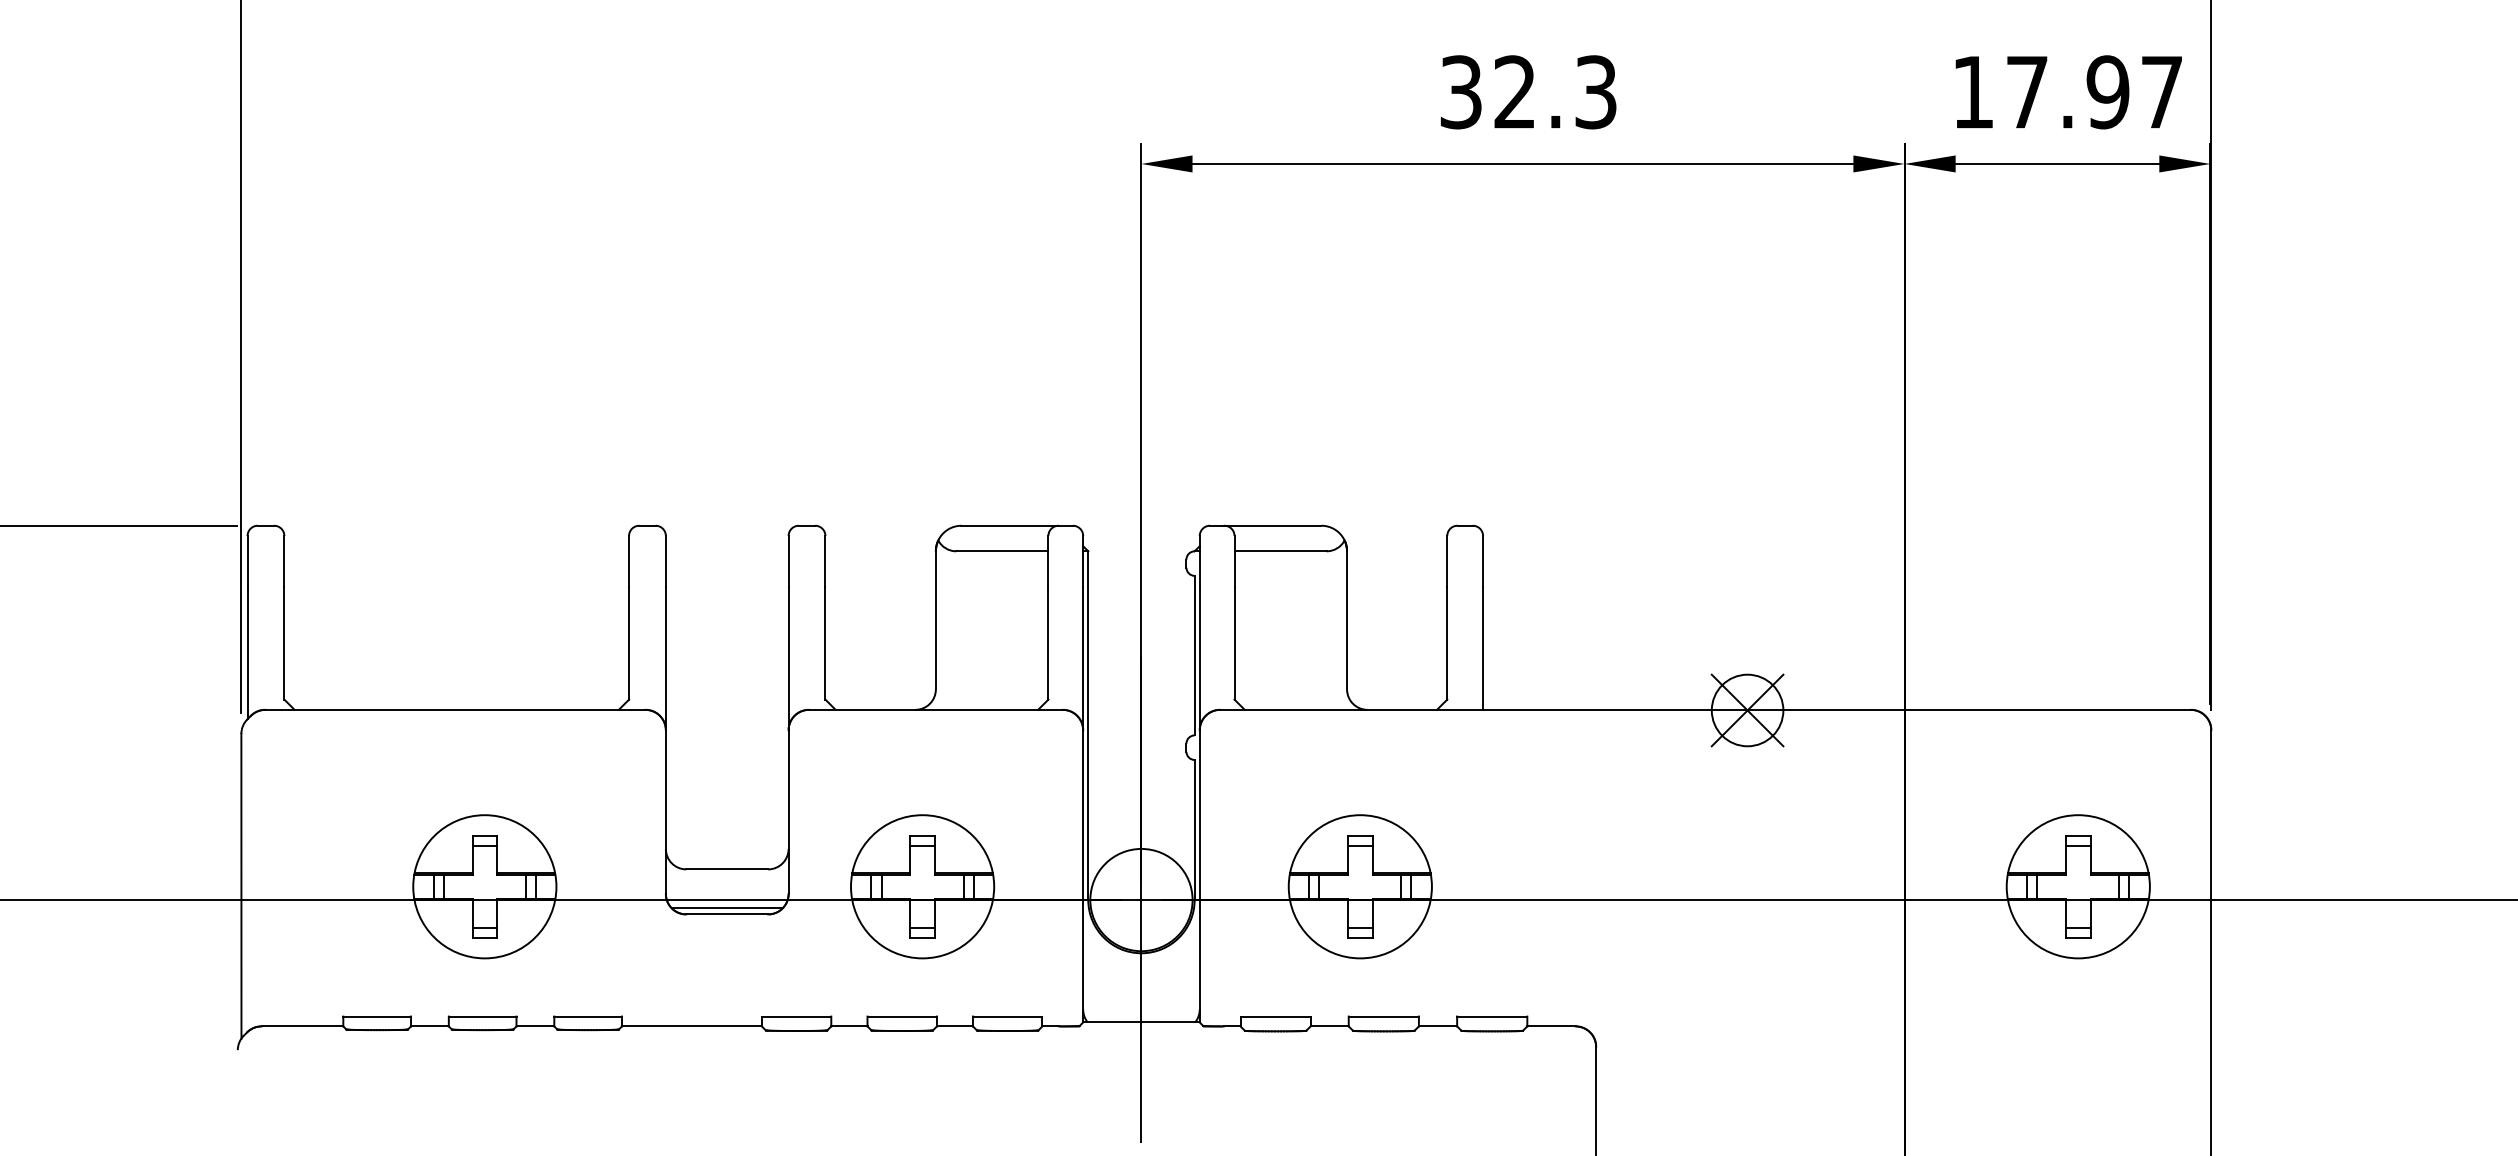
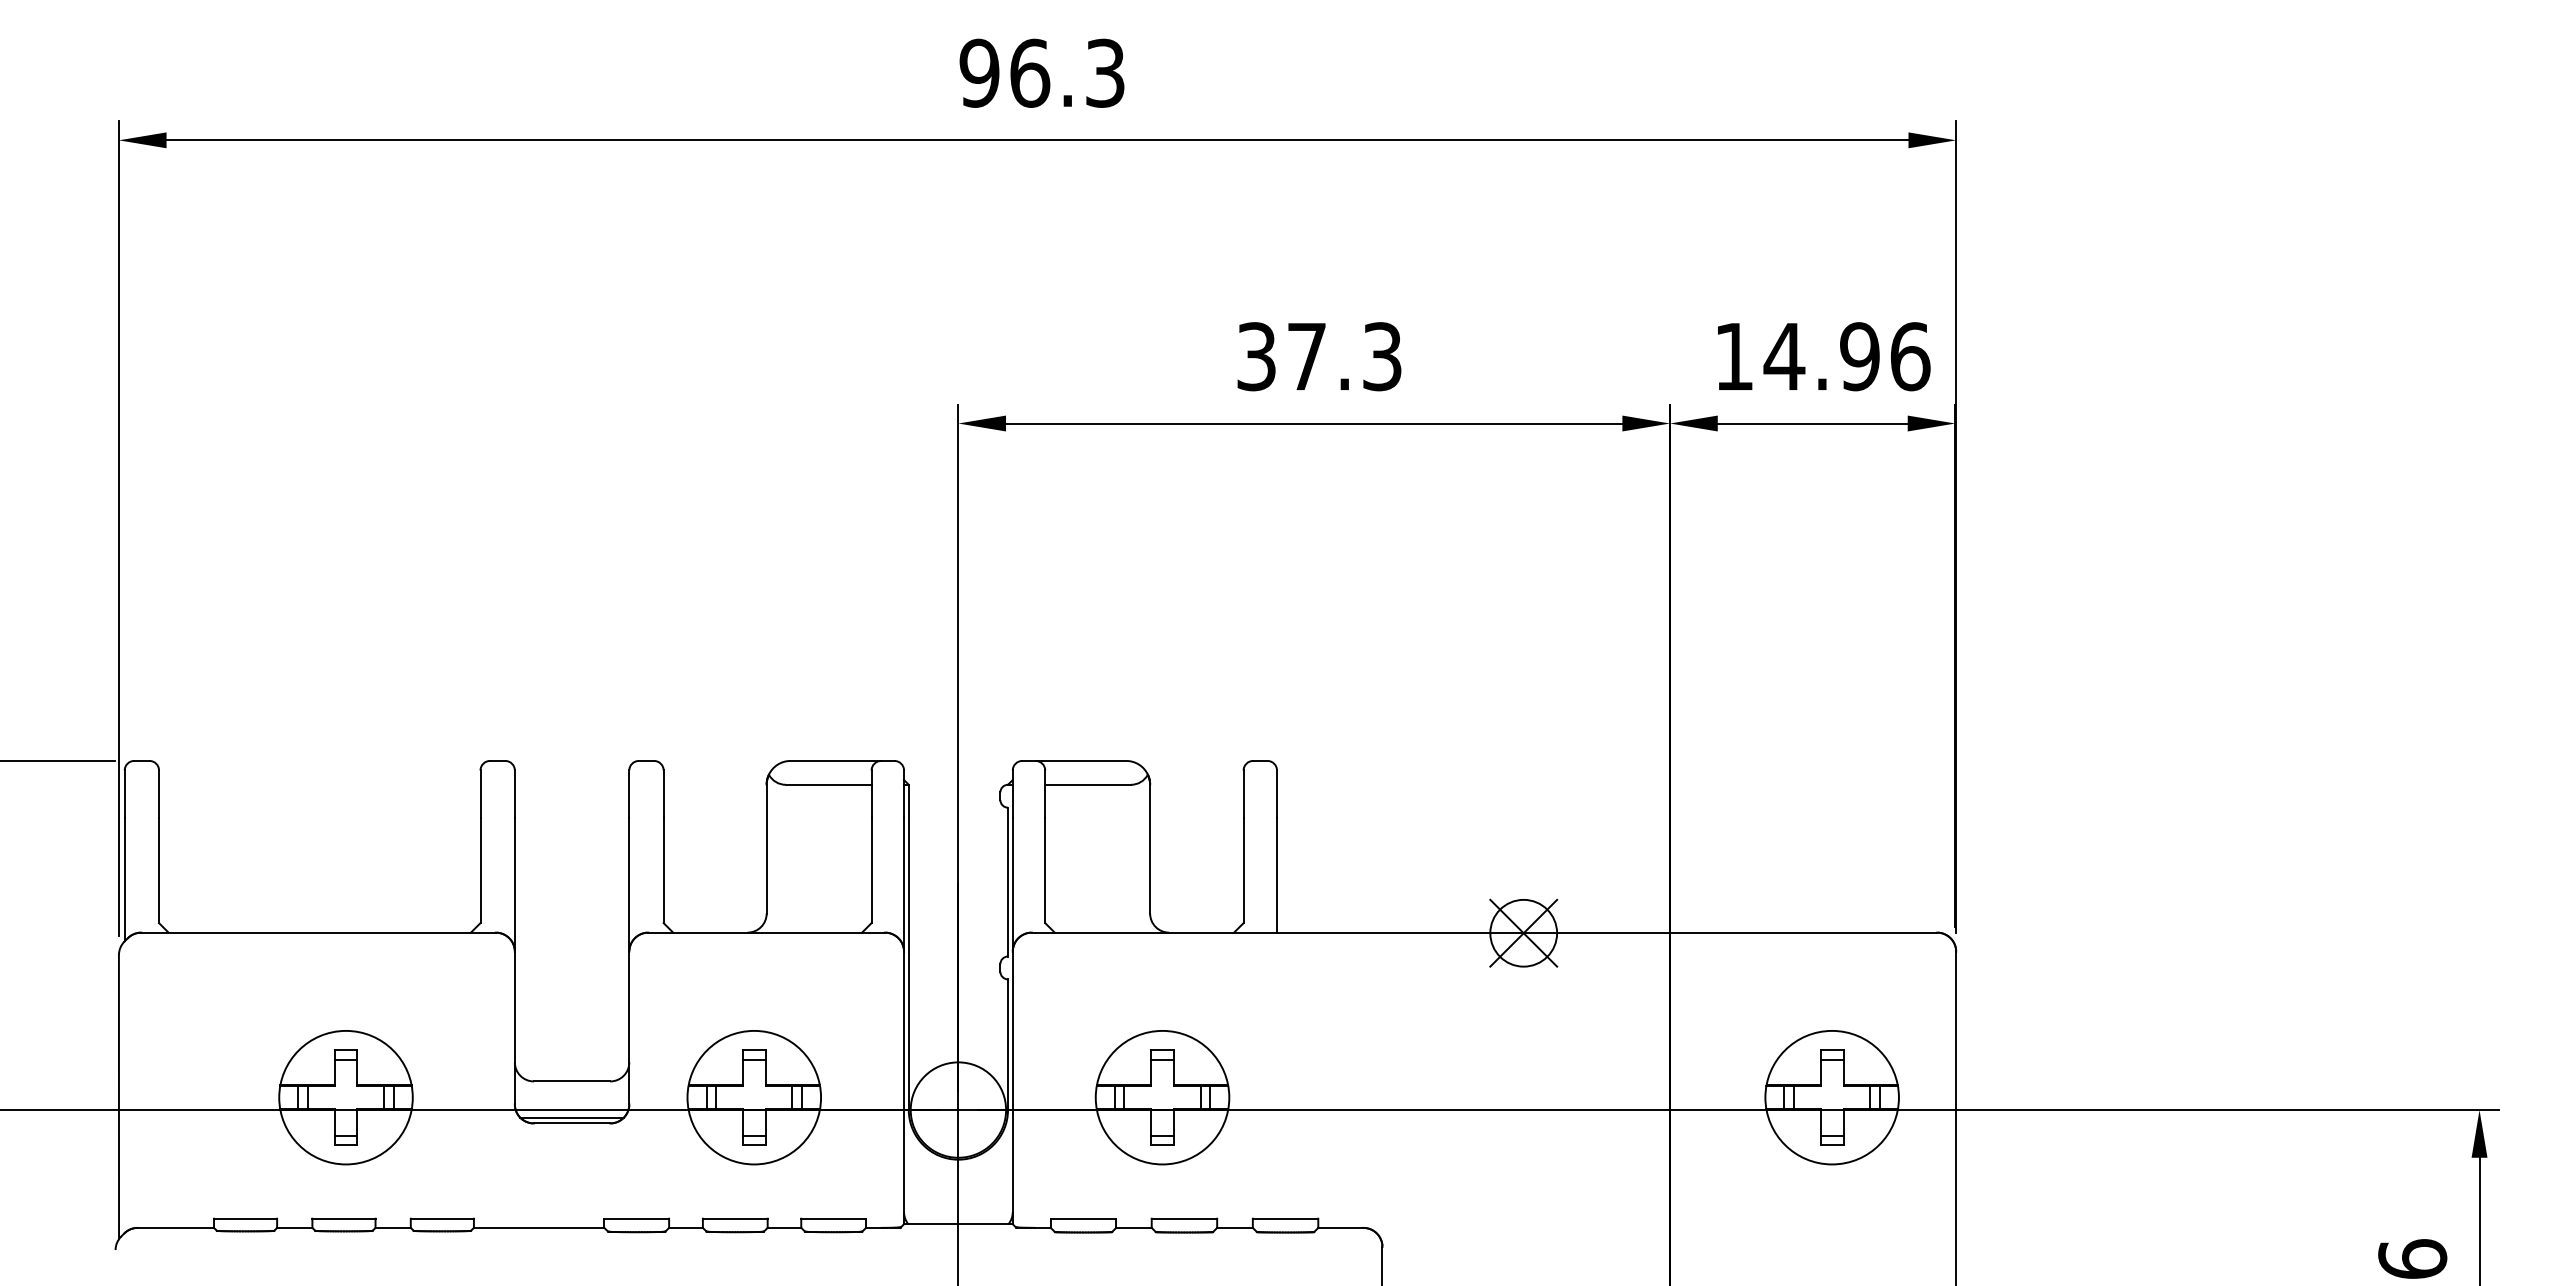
text: (1514, 91) -> (1306, 355), 32.3 -> 37.3
text: (2093, 92) -> (1846, 356), 17.97 -> 14.96

